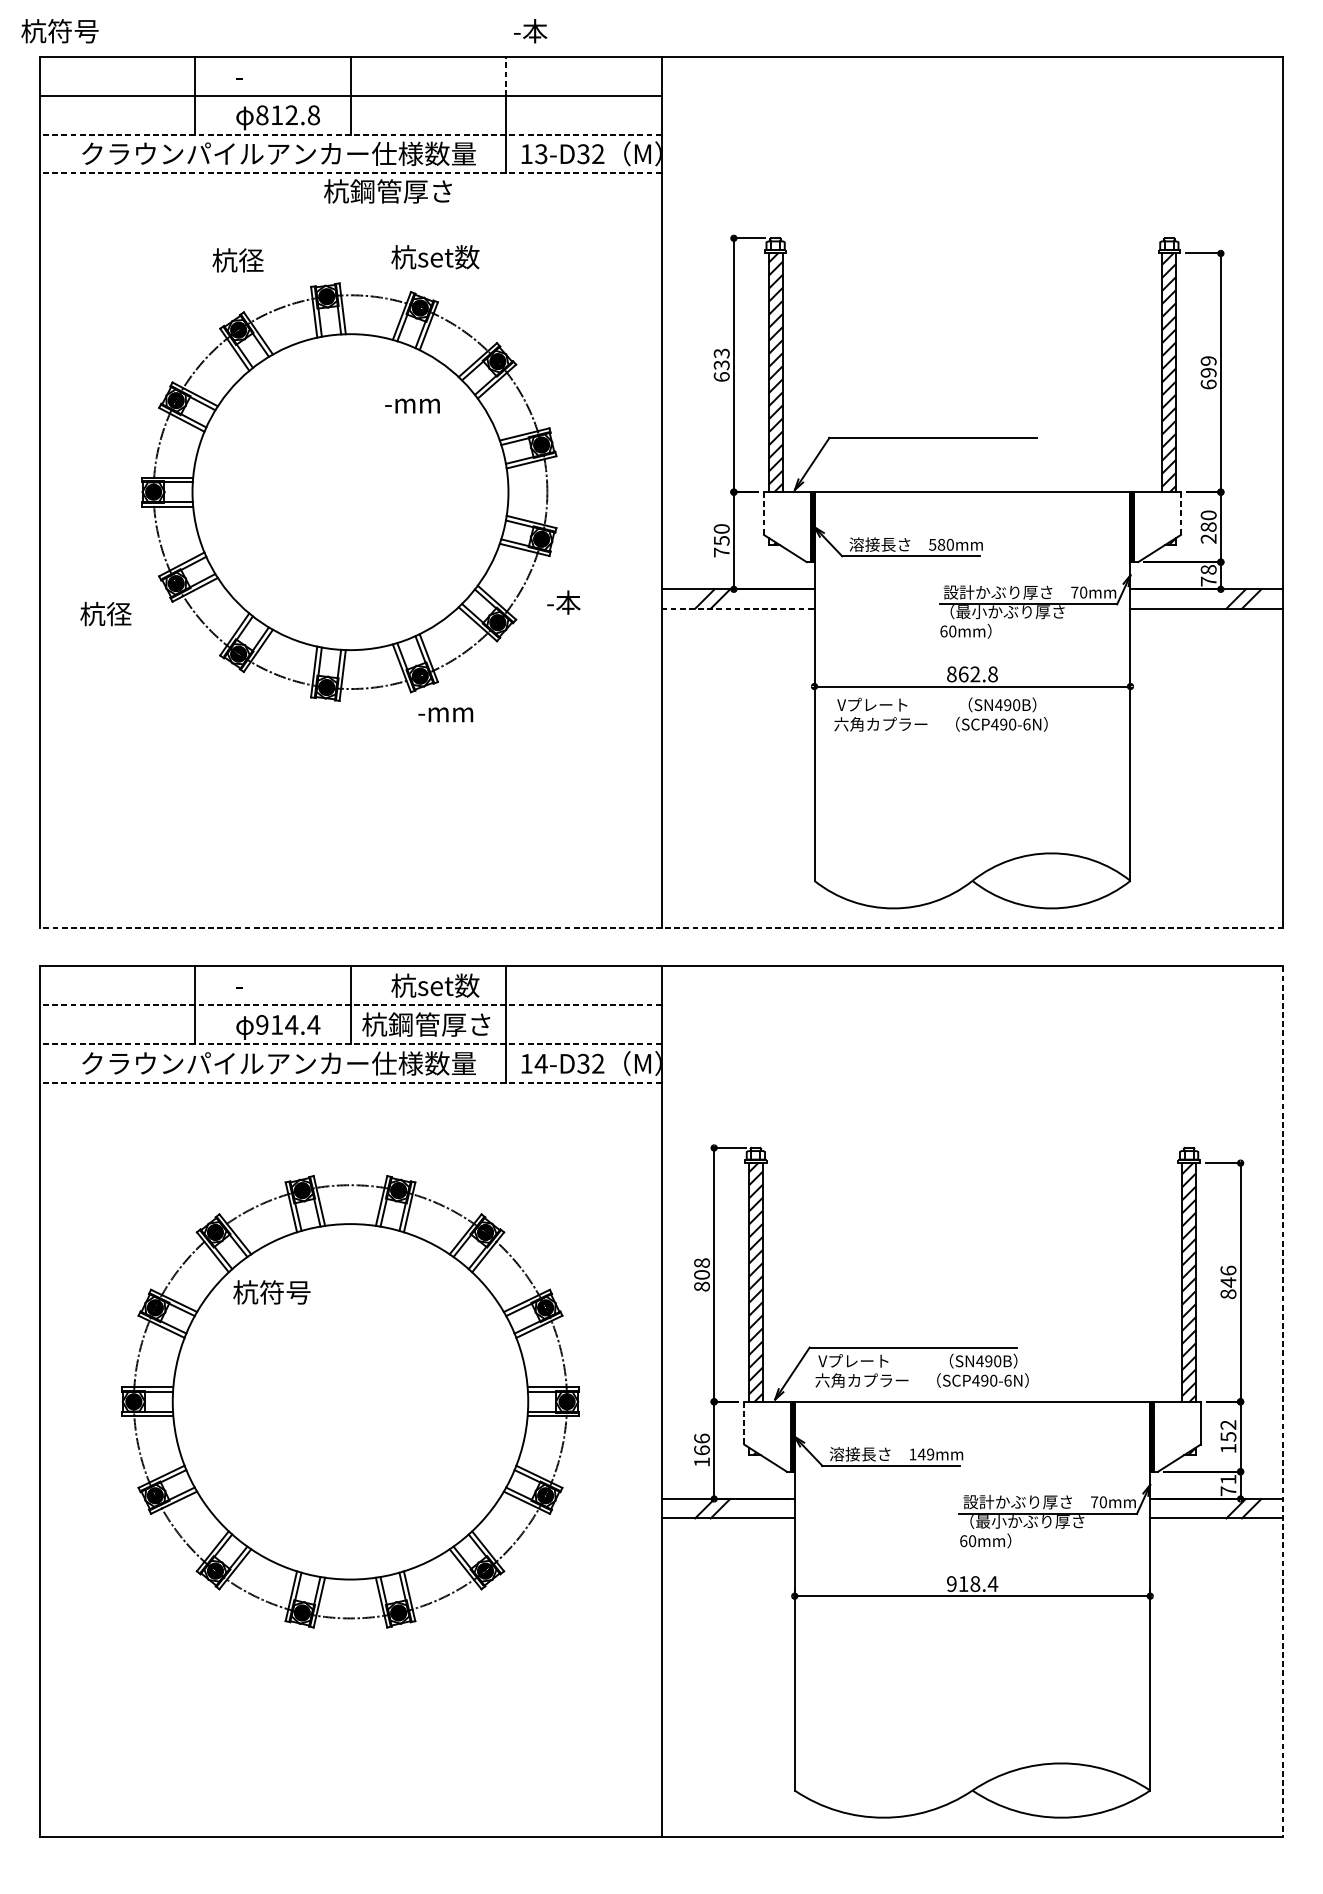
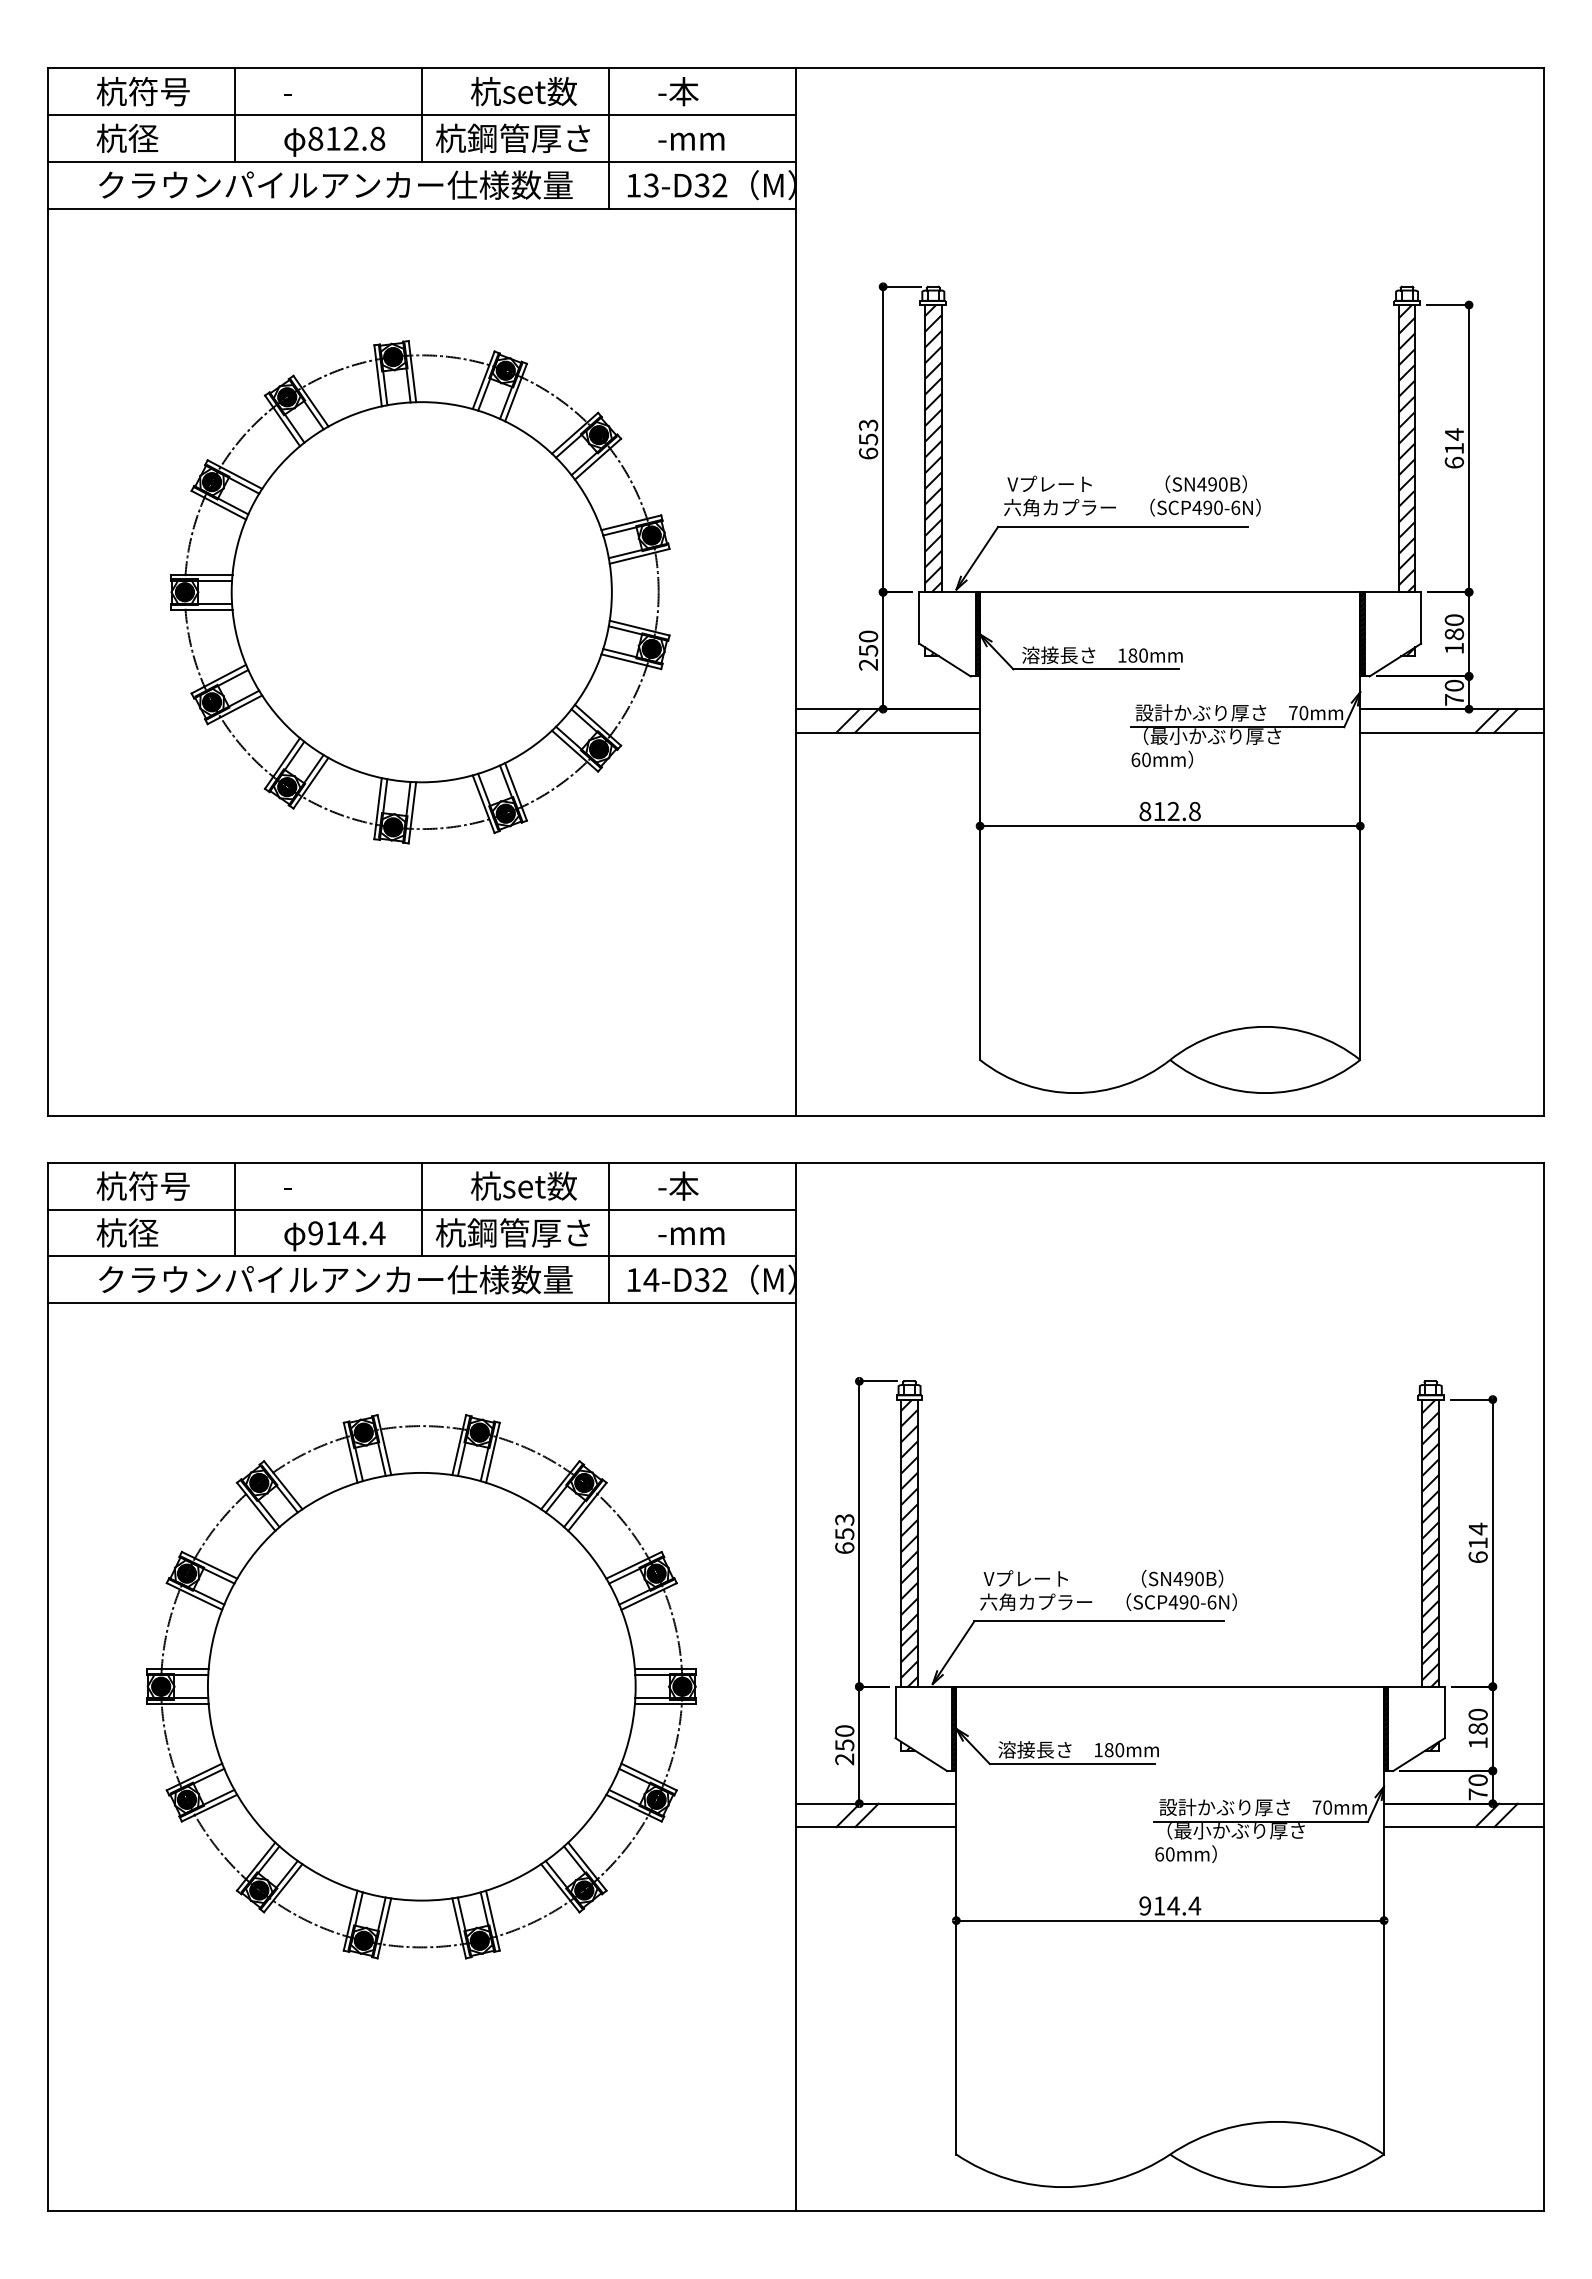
text: (59, 31) -> (142, 91), moved
text: (530, 31) -> (678, 91), moved
line: (505, 76) -> (608, 91), dashed -> solid
line: (350, 134) -> (421, 161), dashed -> solid
line: (350, 173) -> (421, 208), dashed -> solid
text: (387, 190) -> (512, 137), moved
text: (435, 257) -> (523, 91), moved
text: (238, 259) -> (127, 137), moved
text: (720, 364) -> (867, 438), 633 -> 653
text: (1208, 366) -> (1454, 441), 699 -> 614
text: (412, 405) -> (691, 141), moved
line: (764, 513) -> (919, 617), dashed -> solid
line: (1181, 513) -> (1421, 617), dashed -> solid
text: (1207, 538) -> (1453, 648), 280 -> 180
text: (932, 544) -> (1121, 655), 580mm -> 180mm
text: (720, 552) -> (867, 664), 750 -> 250
text: (1208, 569) -> (1454, 685), 78 -> 70
text: (563, 602) -> (678, 1185), moved
line: (738, 608) -> (888, 732), dashed -> solid
text: (105, 613) -> (127, 1232), moved
text: (963, 674) -> (1159, 811), 862.8 -> 812.8
text: (445, 714) -> (691, 1235), moved
text: (941, 714) -> (1132, 495), moved
line: (661, 927) -> (795, 1116), dashed -> solid
line: (350, 1005) -> (421, 1209), dashed -> solid
line: (350, 1044) -> (421, 1256), dashed -> solid
line: (350, 1083) -> (421, 1303), dashed -> solid
text: (701, 1274) -> (844, 1533), 808 -> 653
text: (1227, 1281) -> (1477, 1542), 846 -> 614
text: (271, 1291) -> (142, 1185), moved
text: (922, 1370) -> (1108, 1589), moved
line: (1283, 1401) -> (1544, 1686), dashed -> solid
line: (744, 1423) -> (895, 1712), dashed -> solid
text: (1227, 1430) -> (1477, 1721), 152 -> 180
text: (701, 1450) -> (844, 1745), 166 -> 250
text: (926, 1454) -> (1114, 1750), 149mm -> 180mm
text: (1227, 1478) -> (1477, 1779), 71 -> 70
text: (975, 1583) -> (1173, 1905), 918.4 -> 914.4

